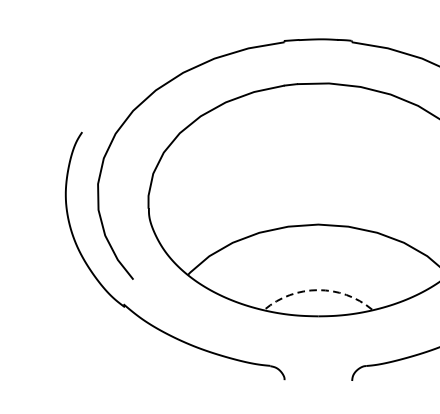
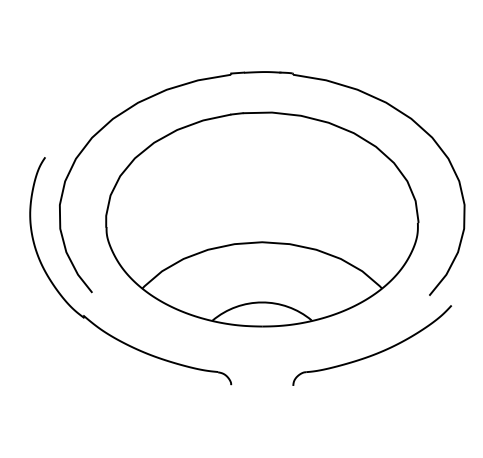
arc: (318, 290) -> (262, 302), dashed -> solid

